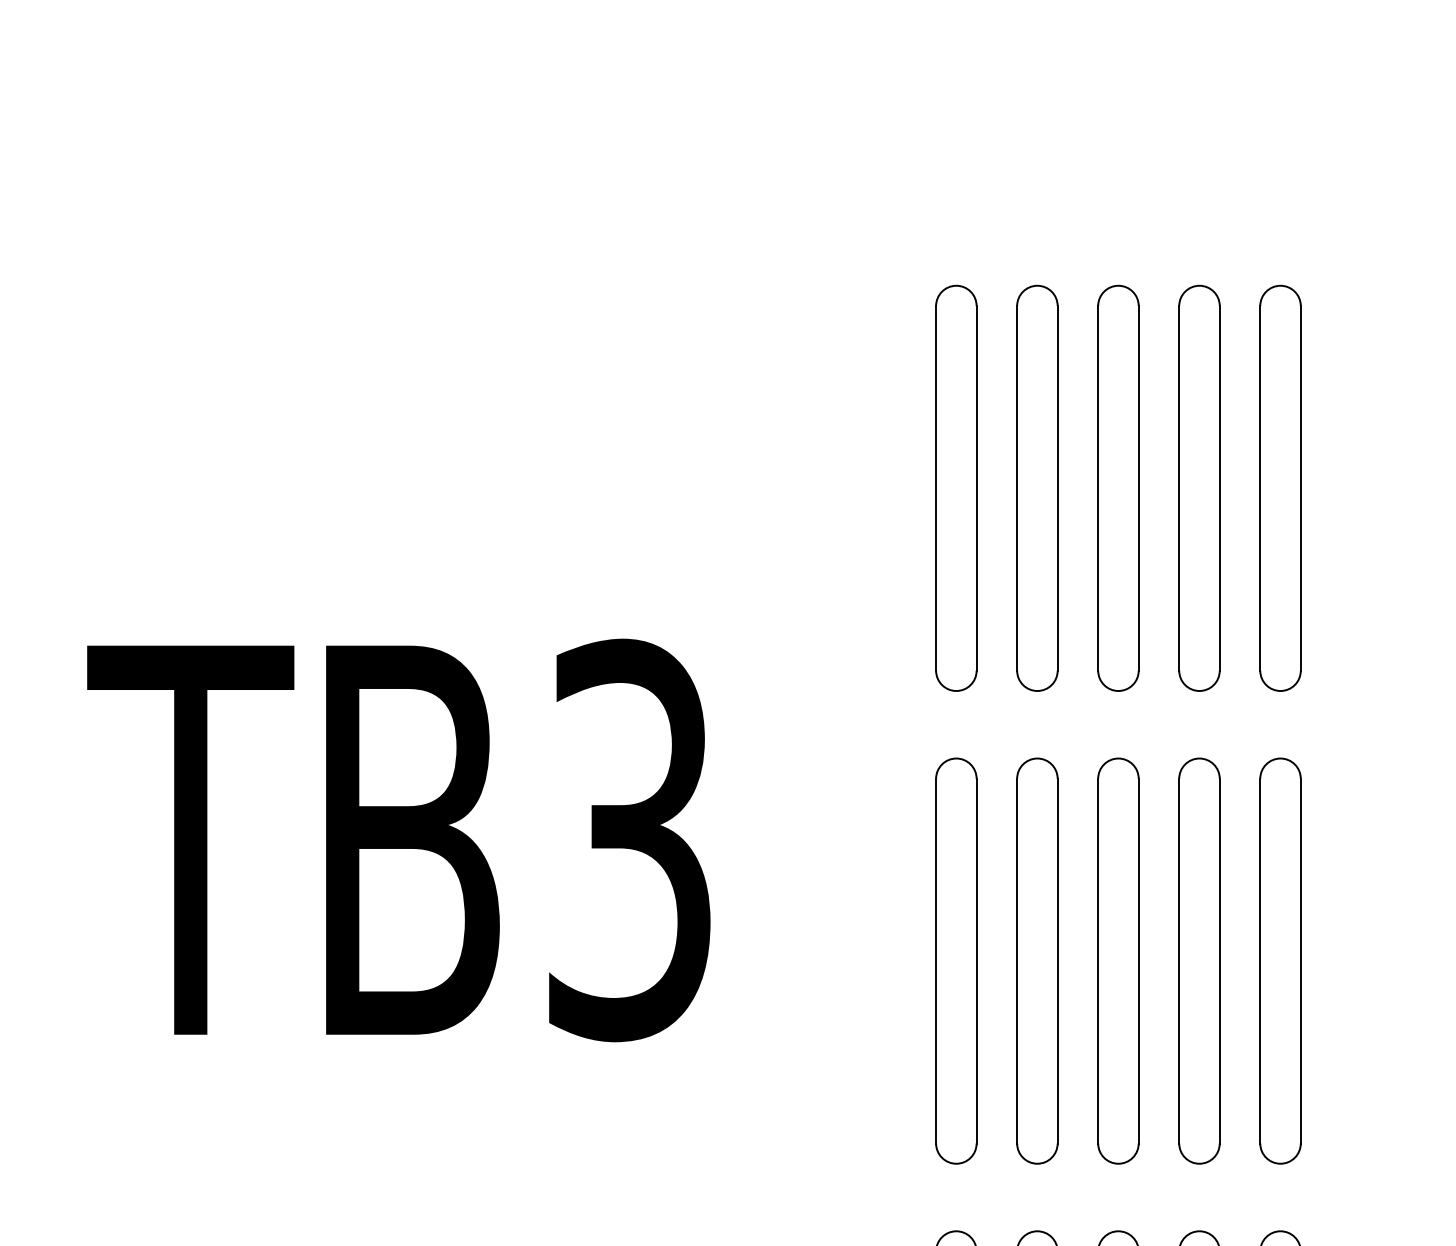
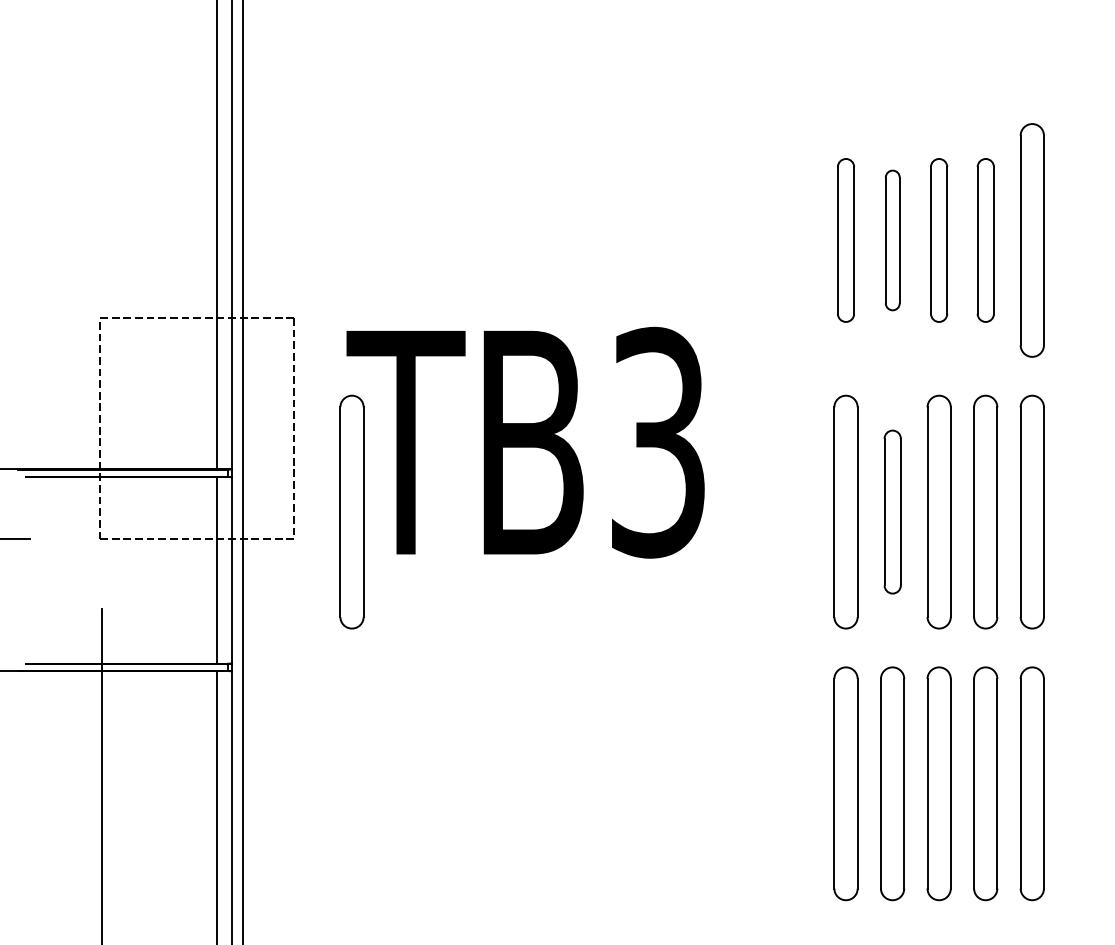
part: (955, 488) -> (845, 240), size x0.7
part: (1037, 488) -> (892, 240), size x0.6
part: (1117, 488) -> (938, 240), size x0.7
part: (1199, 488) -> (985, 240), size x0.7
part: (95, 960) -> (351, 511), added
part: (1037, 960) -> (892, 511), size x0.7

